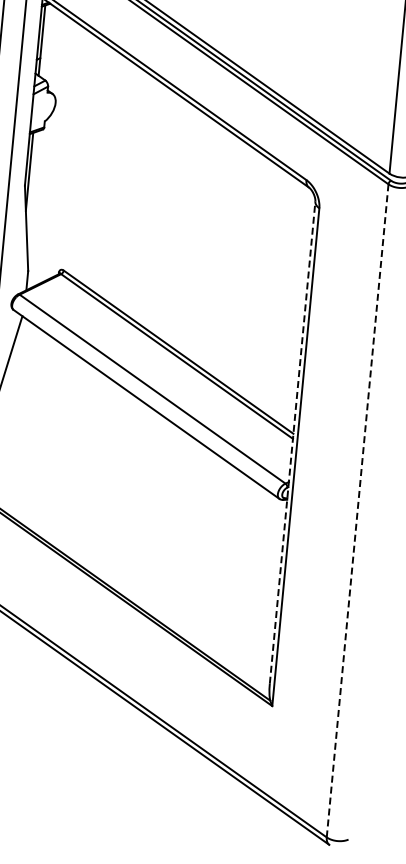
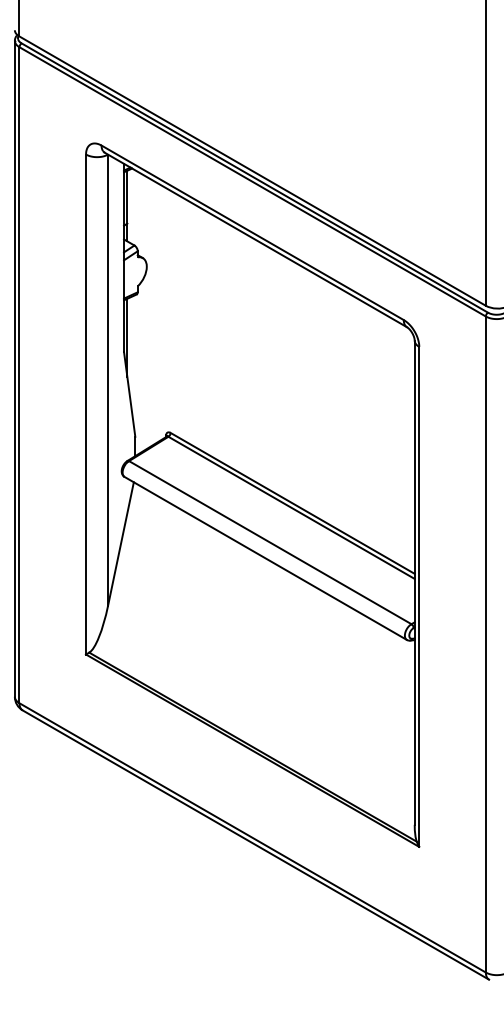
line: (292, 442) -> (414, 582), dashed -> solid
line: (357, 511) -> (485, 645), dashed -> solid

